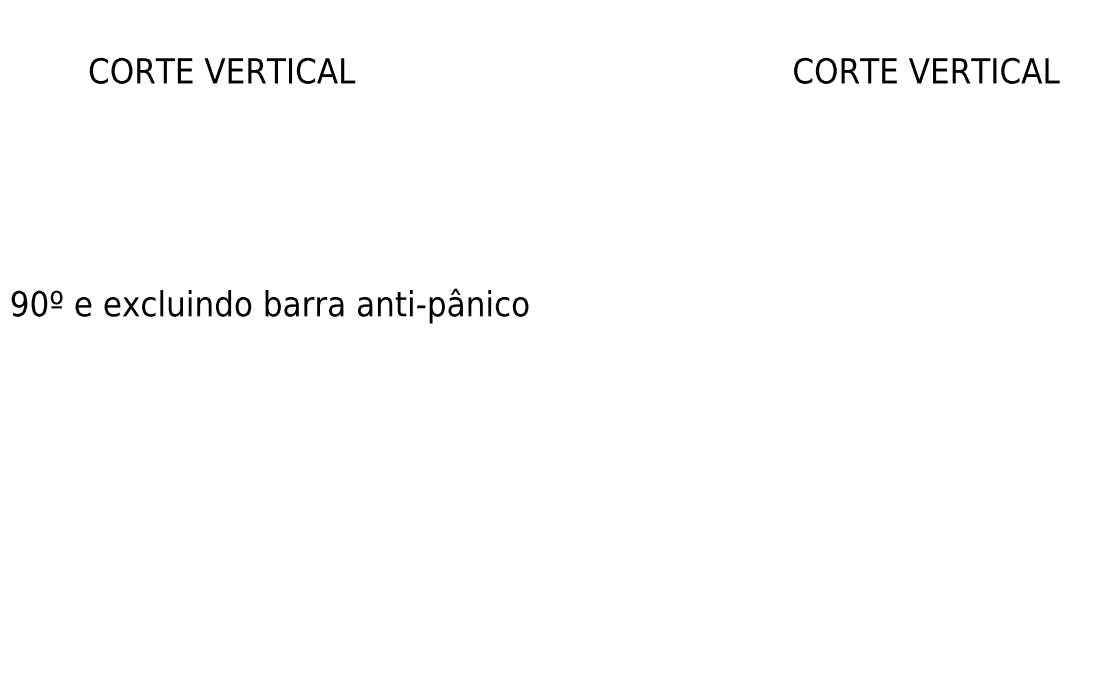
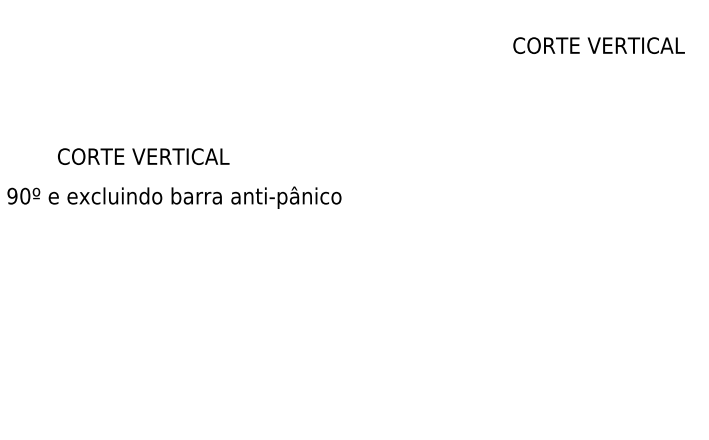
text: (222, 70) -> (143, 156), moved

